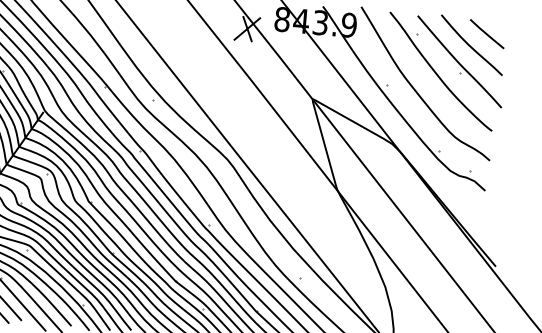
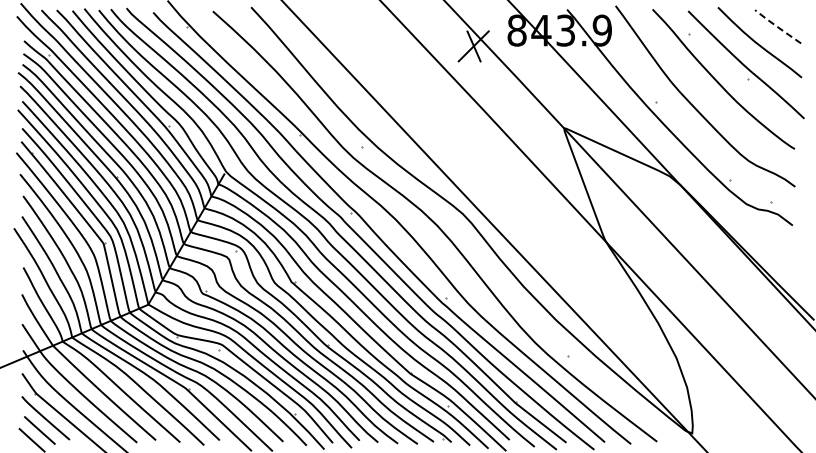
line: (486, 33) -> (777, 26), solid -> dashed

